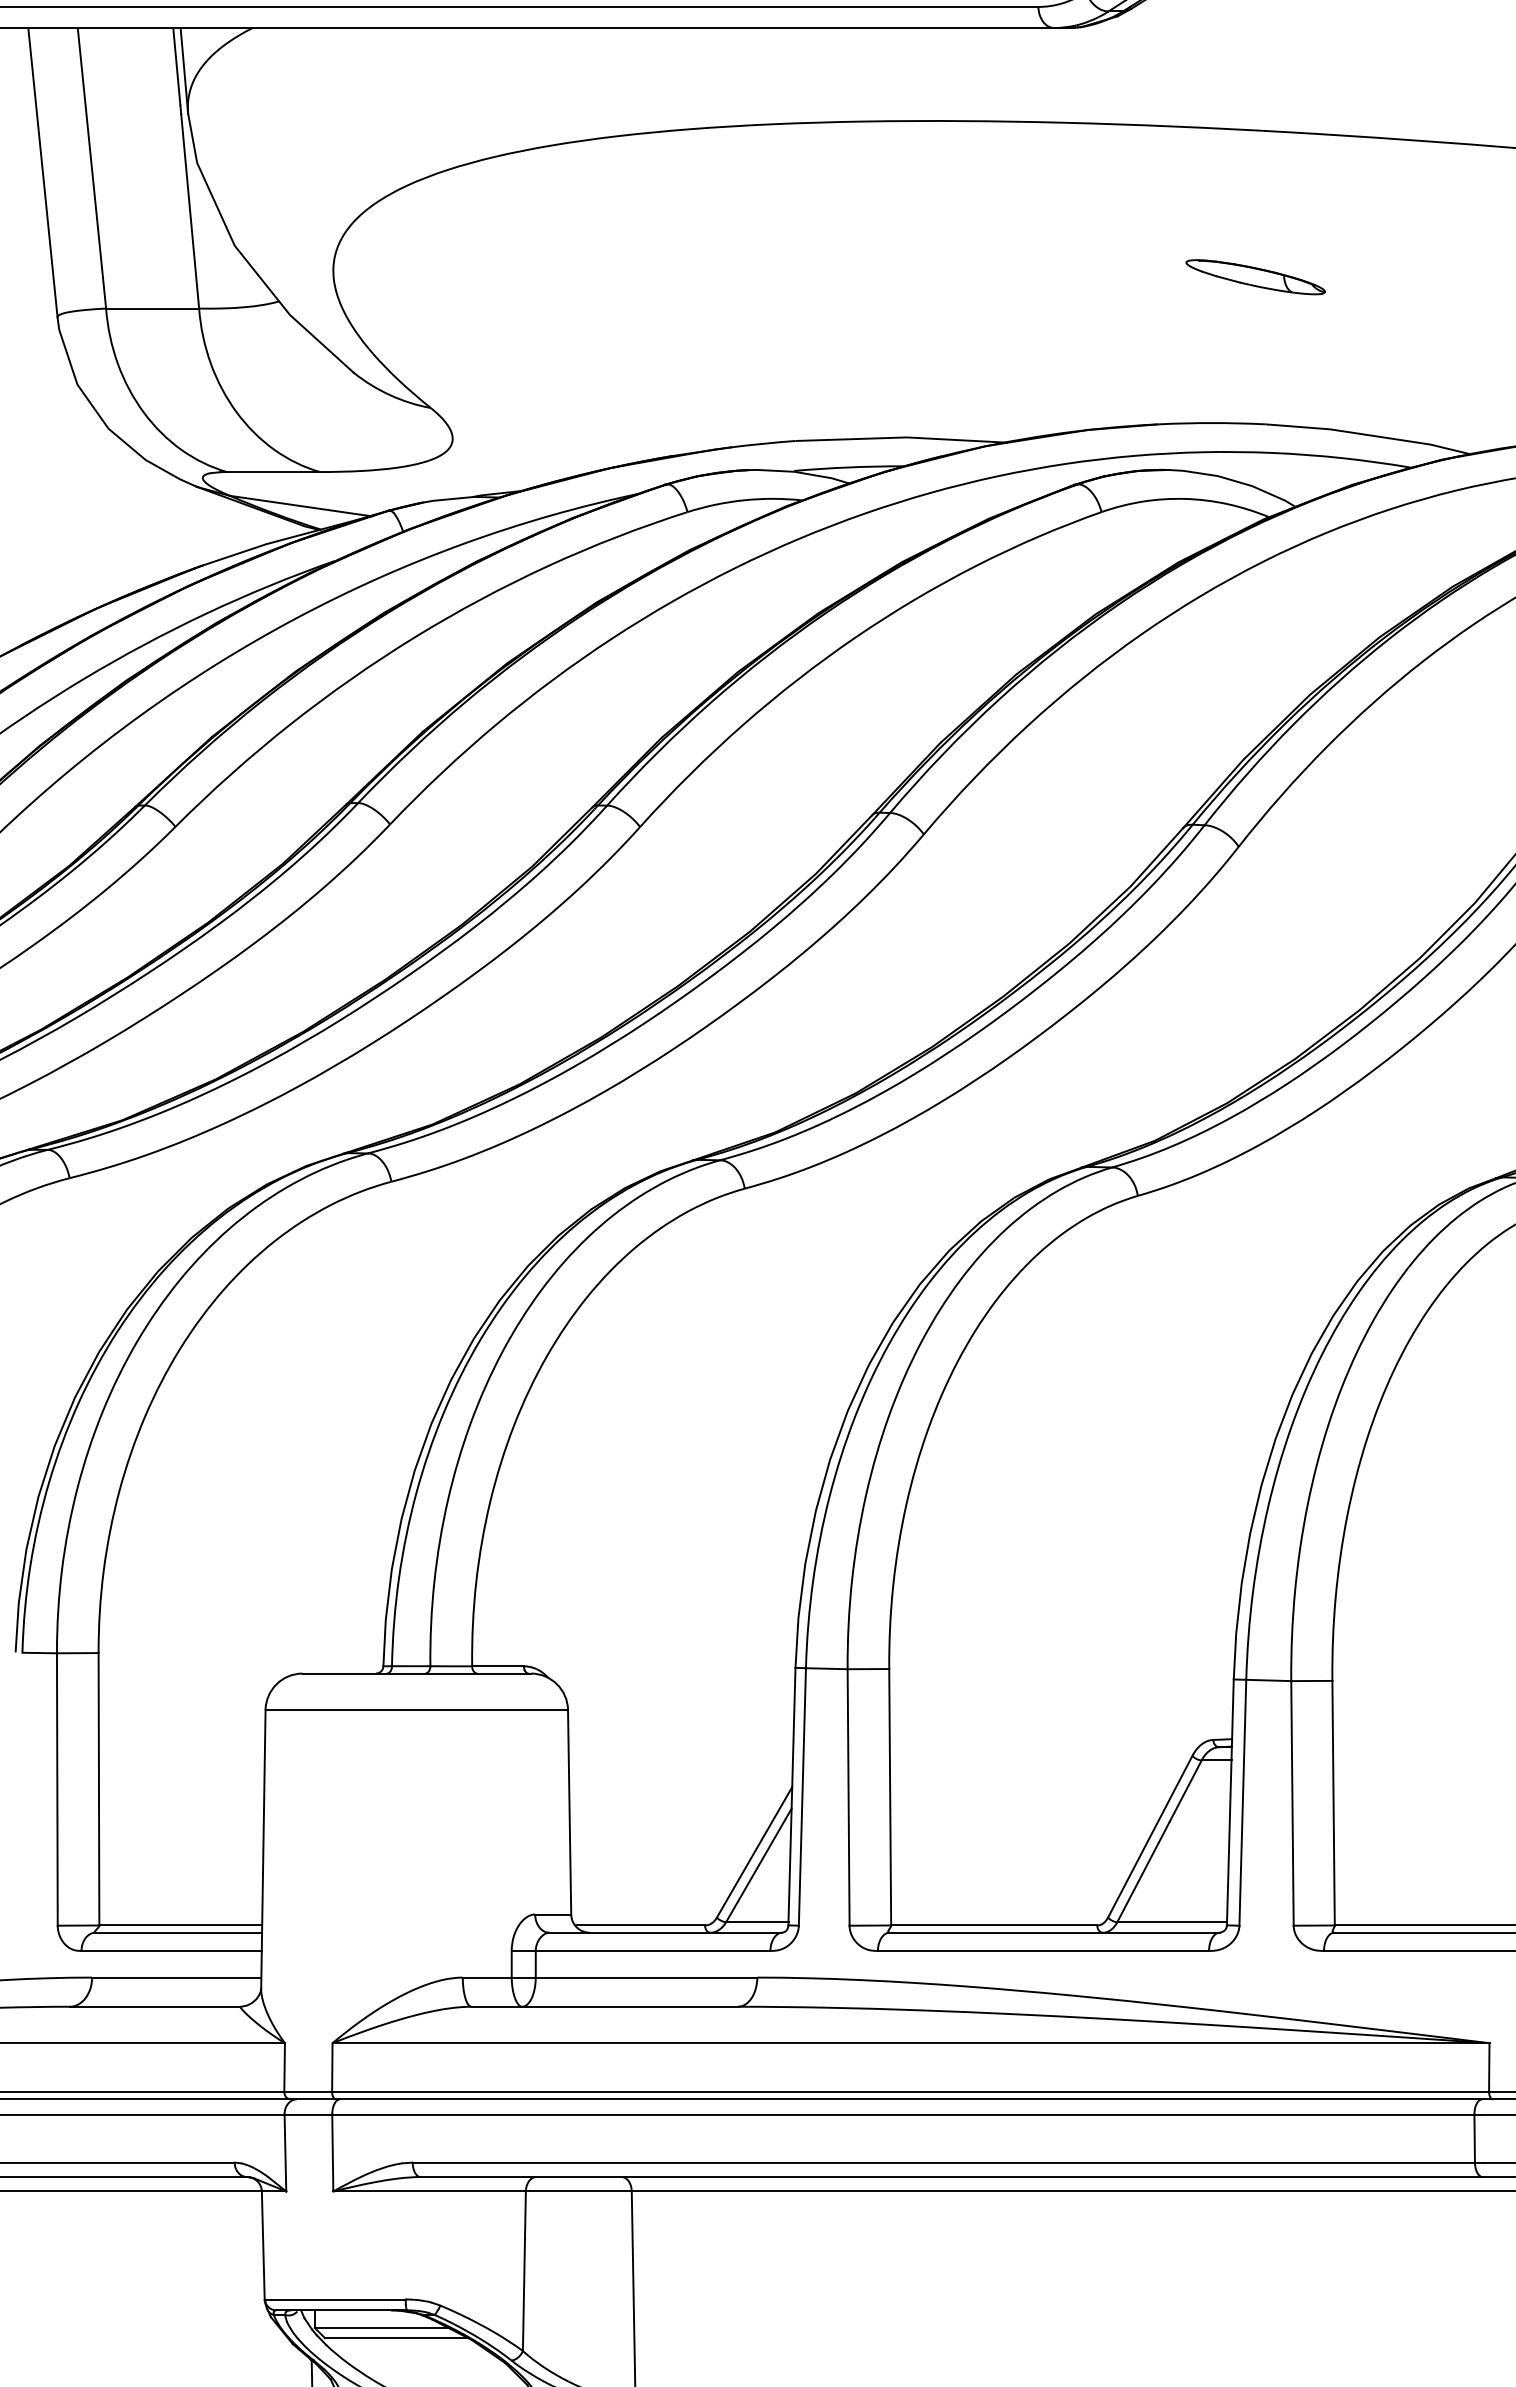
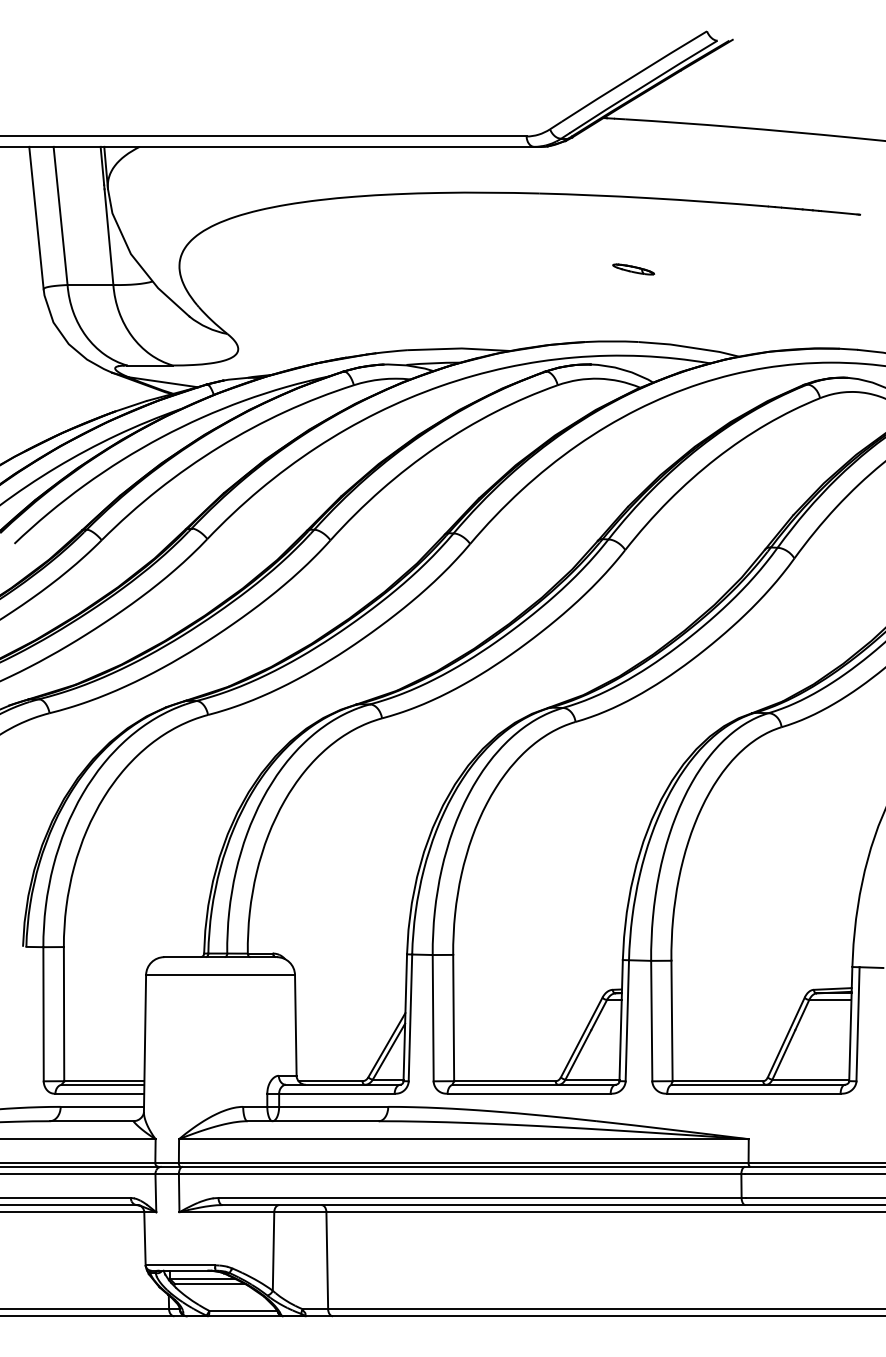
part: (1255, 277) -> (633, 269), size x0.6

